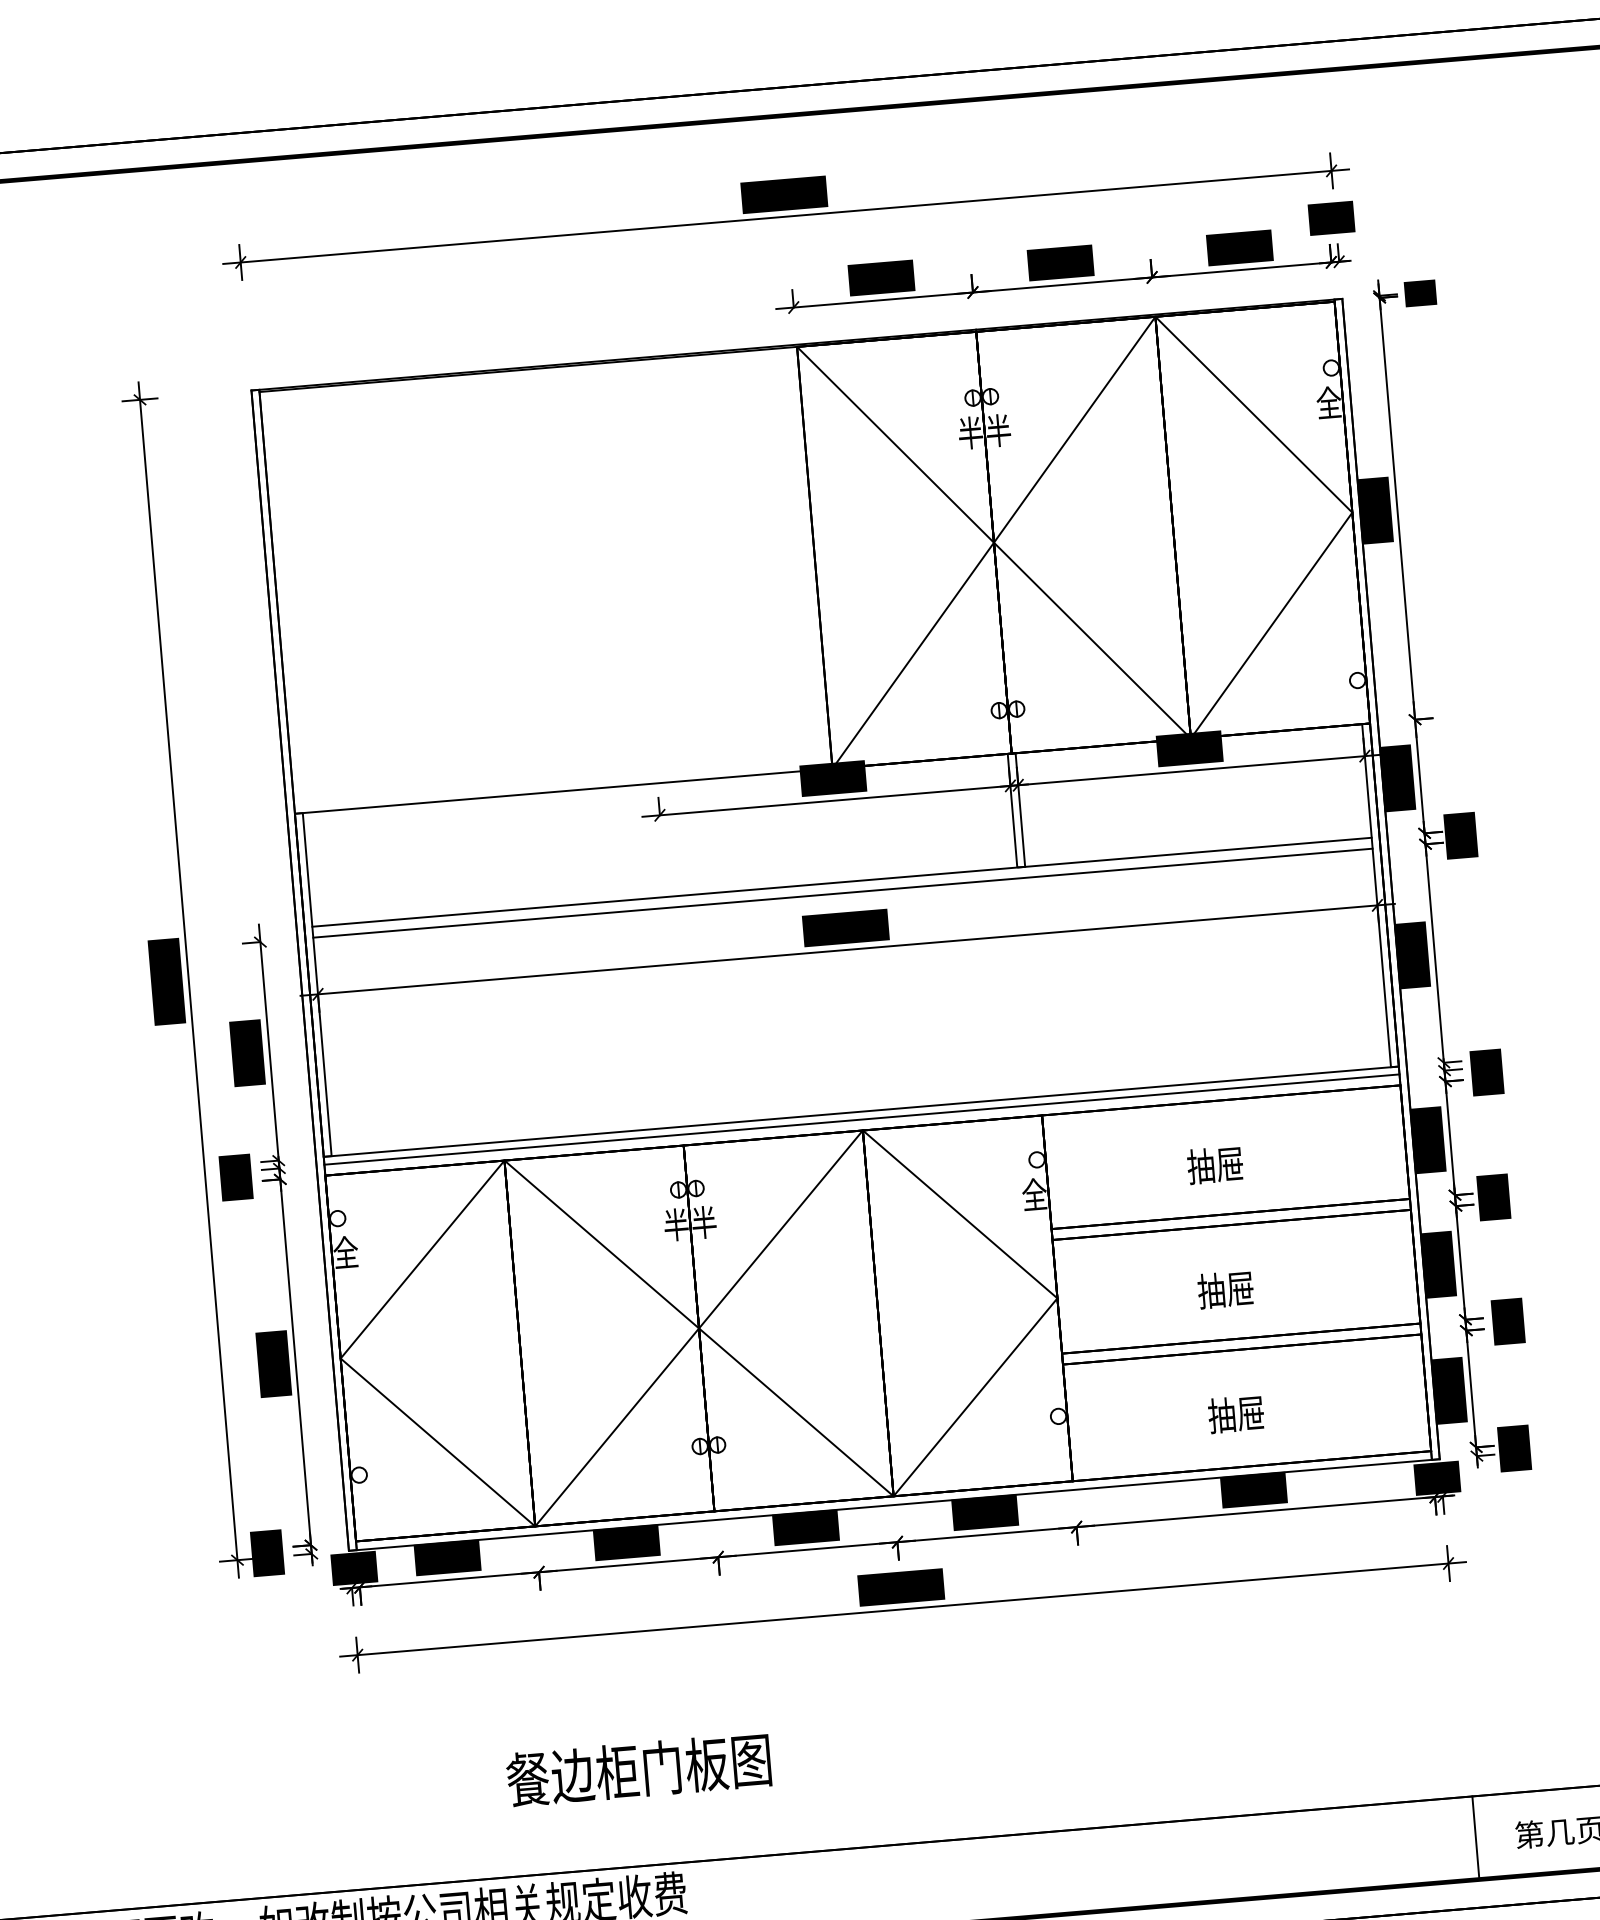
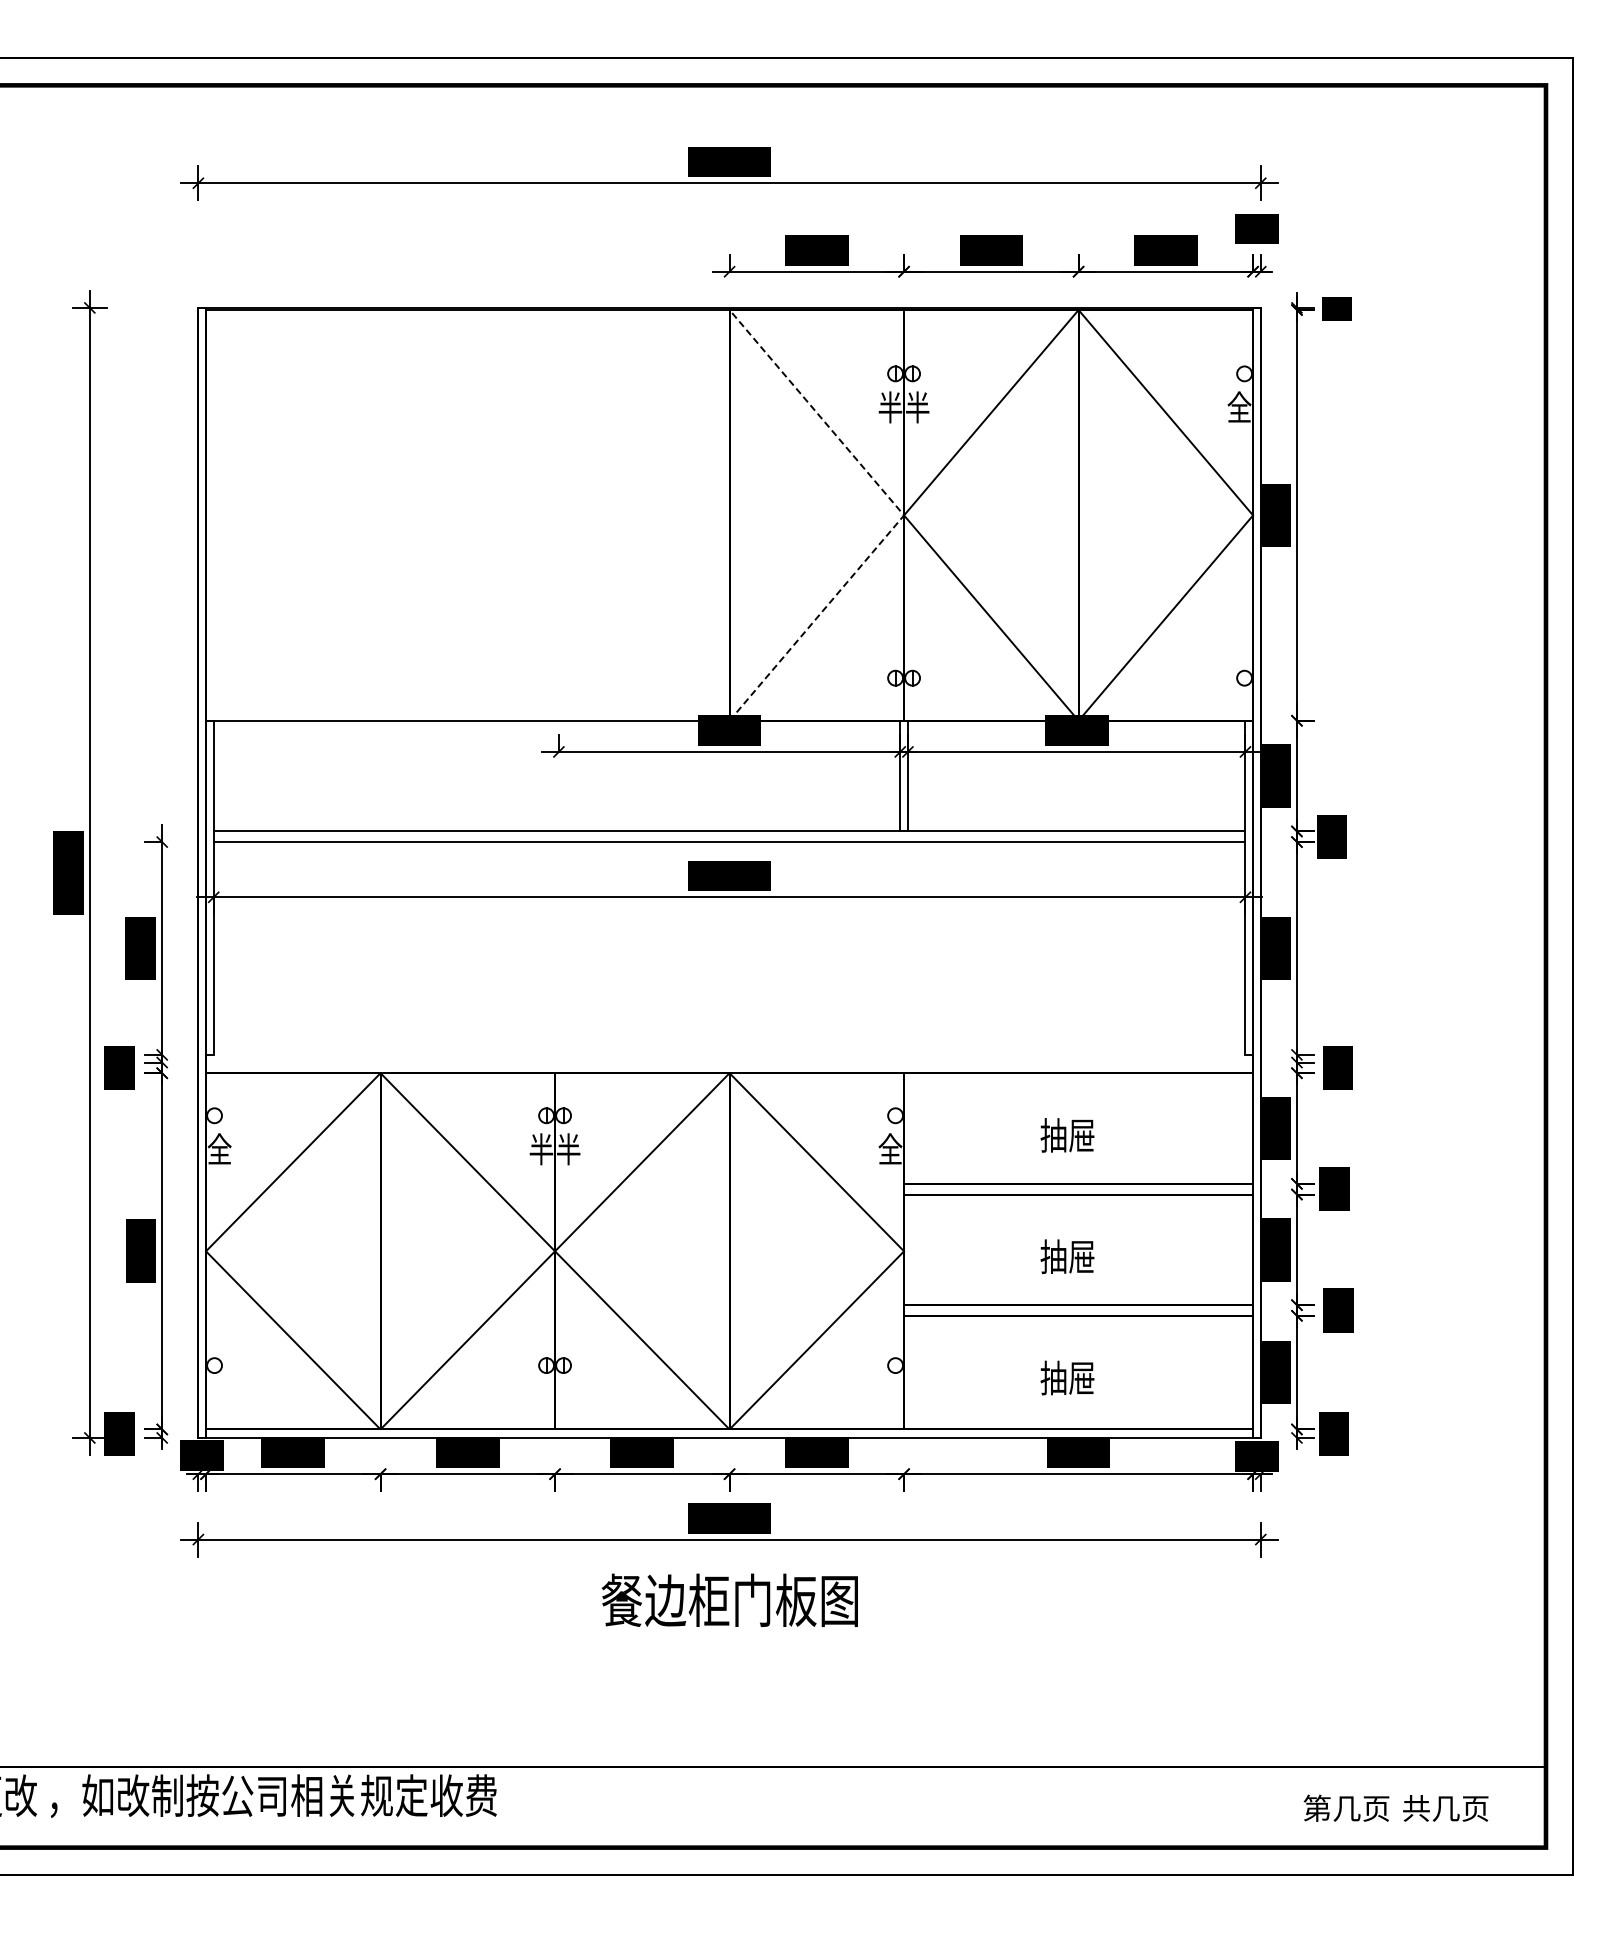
line: (994, 542) -> (904, 515), solid -> dashed
line: (861, 1111) -> (729, 1054), removed
line: (861, 1119) -> (729, 1062), removed
text: (638, 1769) -> (729, 1599), moved
line: (1475, 1837) -> (1264, 1806), removed

